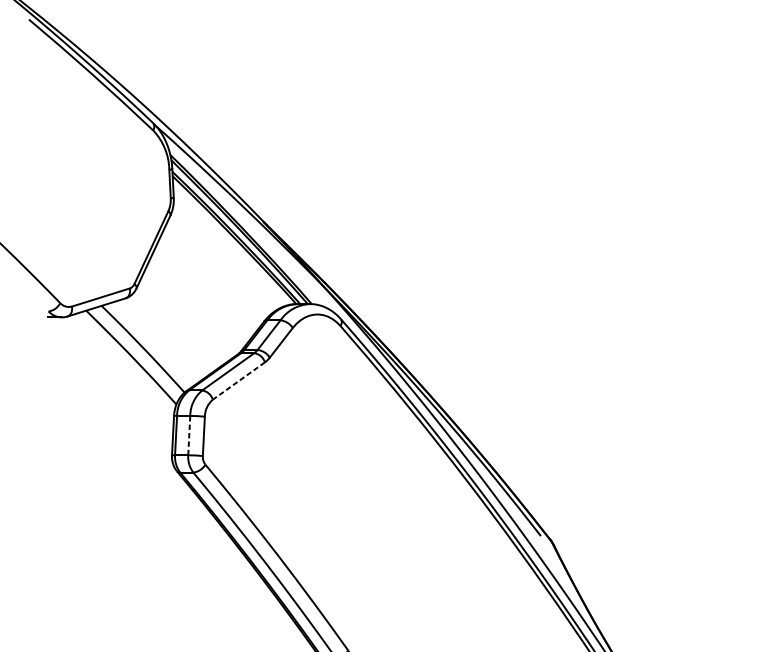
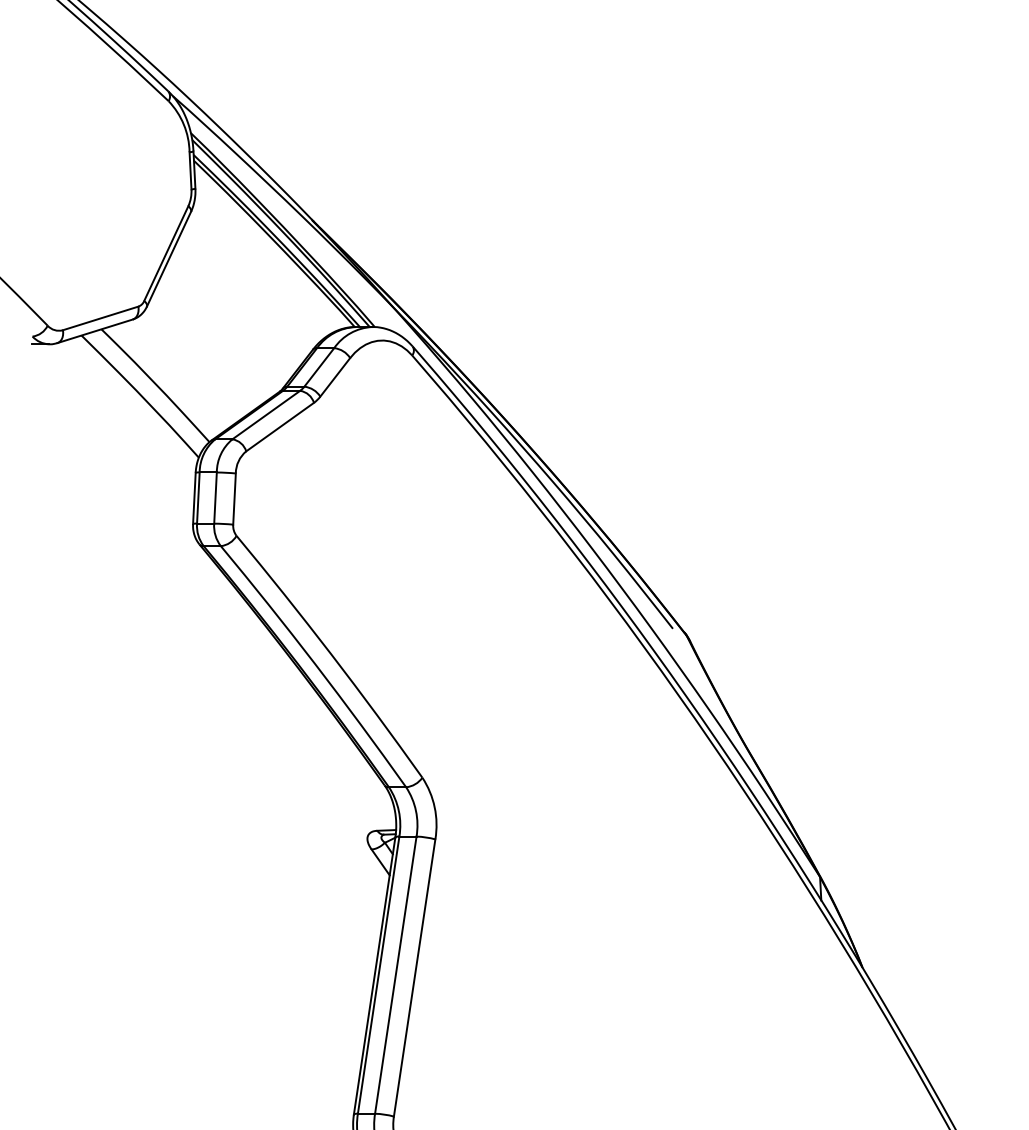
line: (239, 381) -> (280, 427), dashed -> solid
line: (189, 435) -> (215, 498), dashed -> solid

